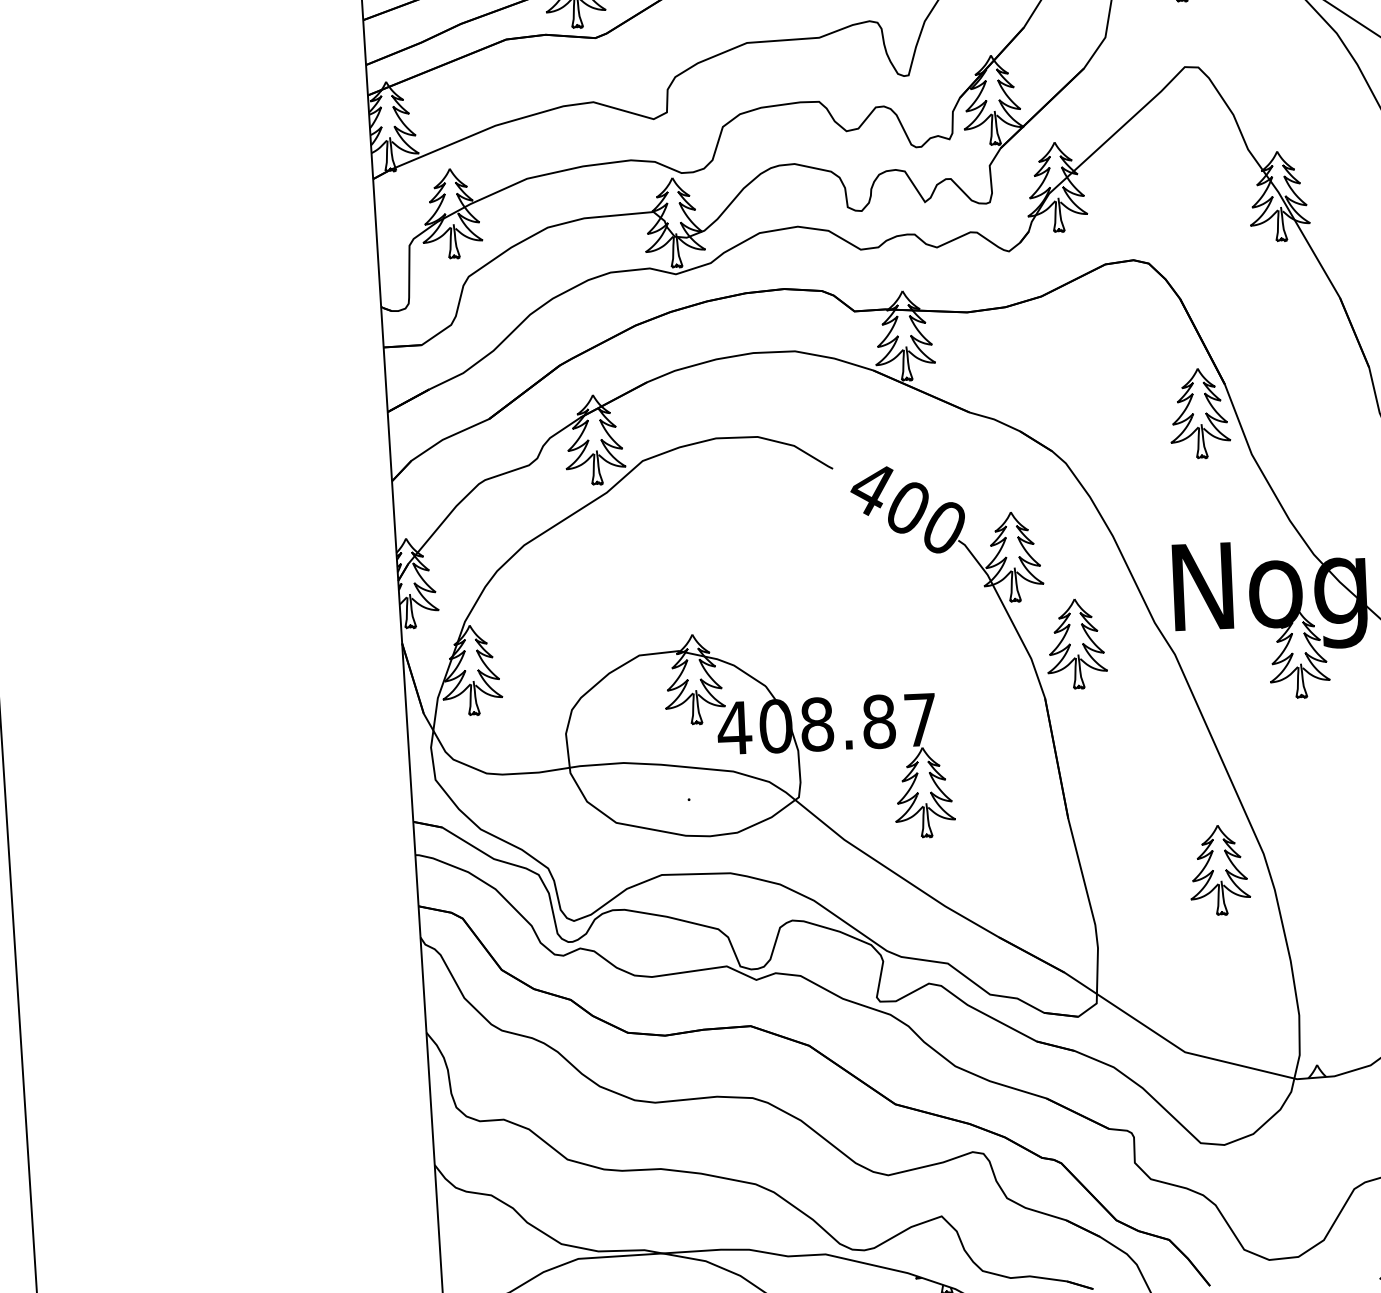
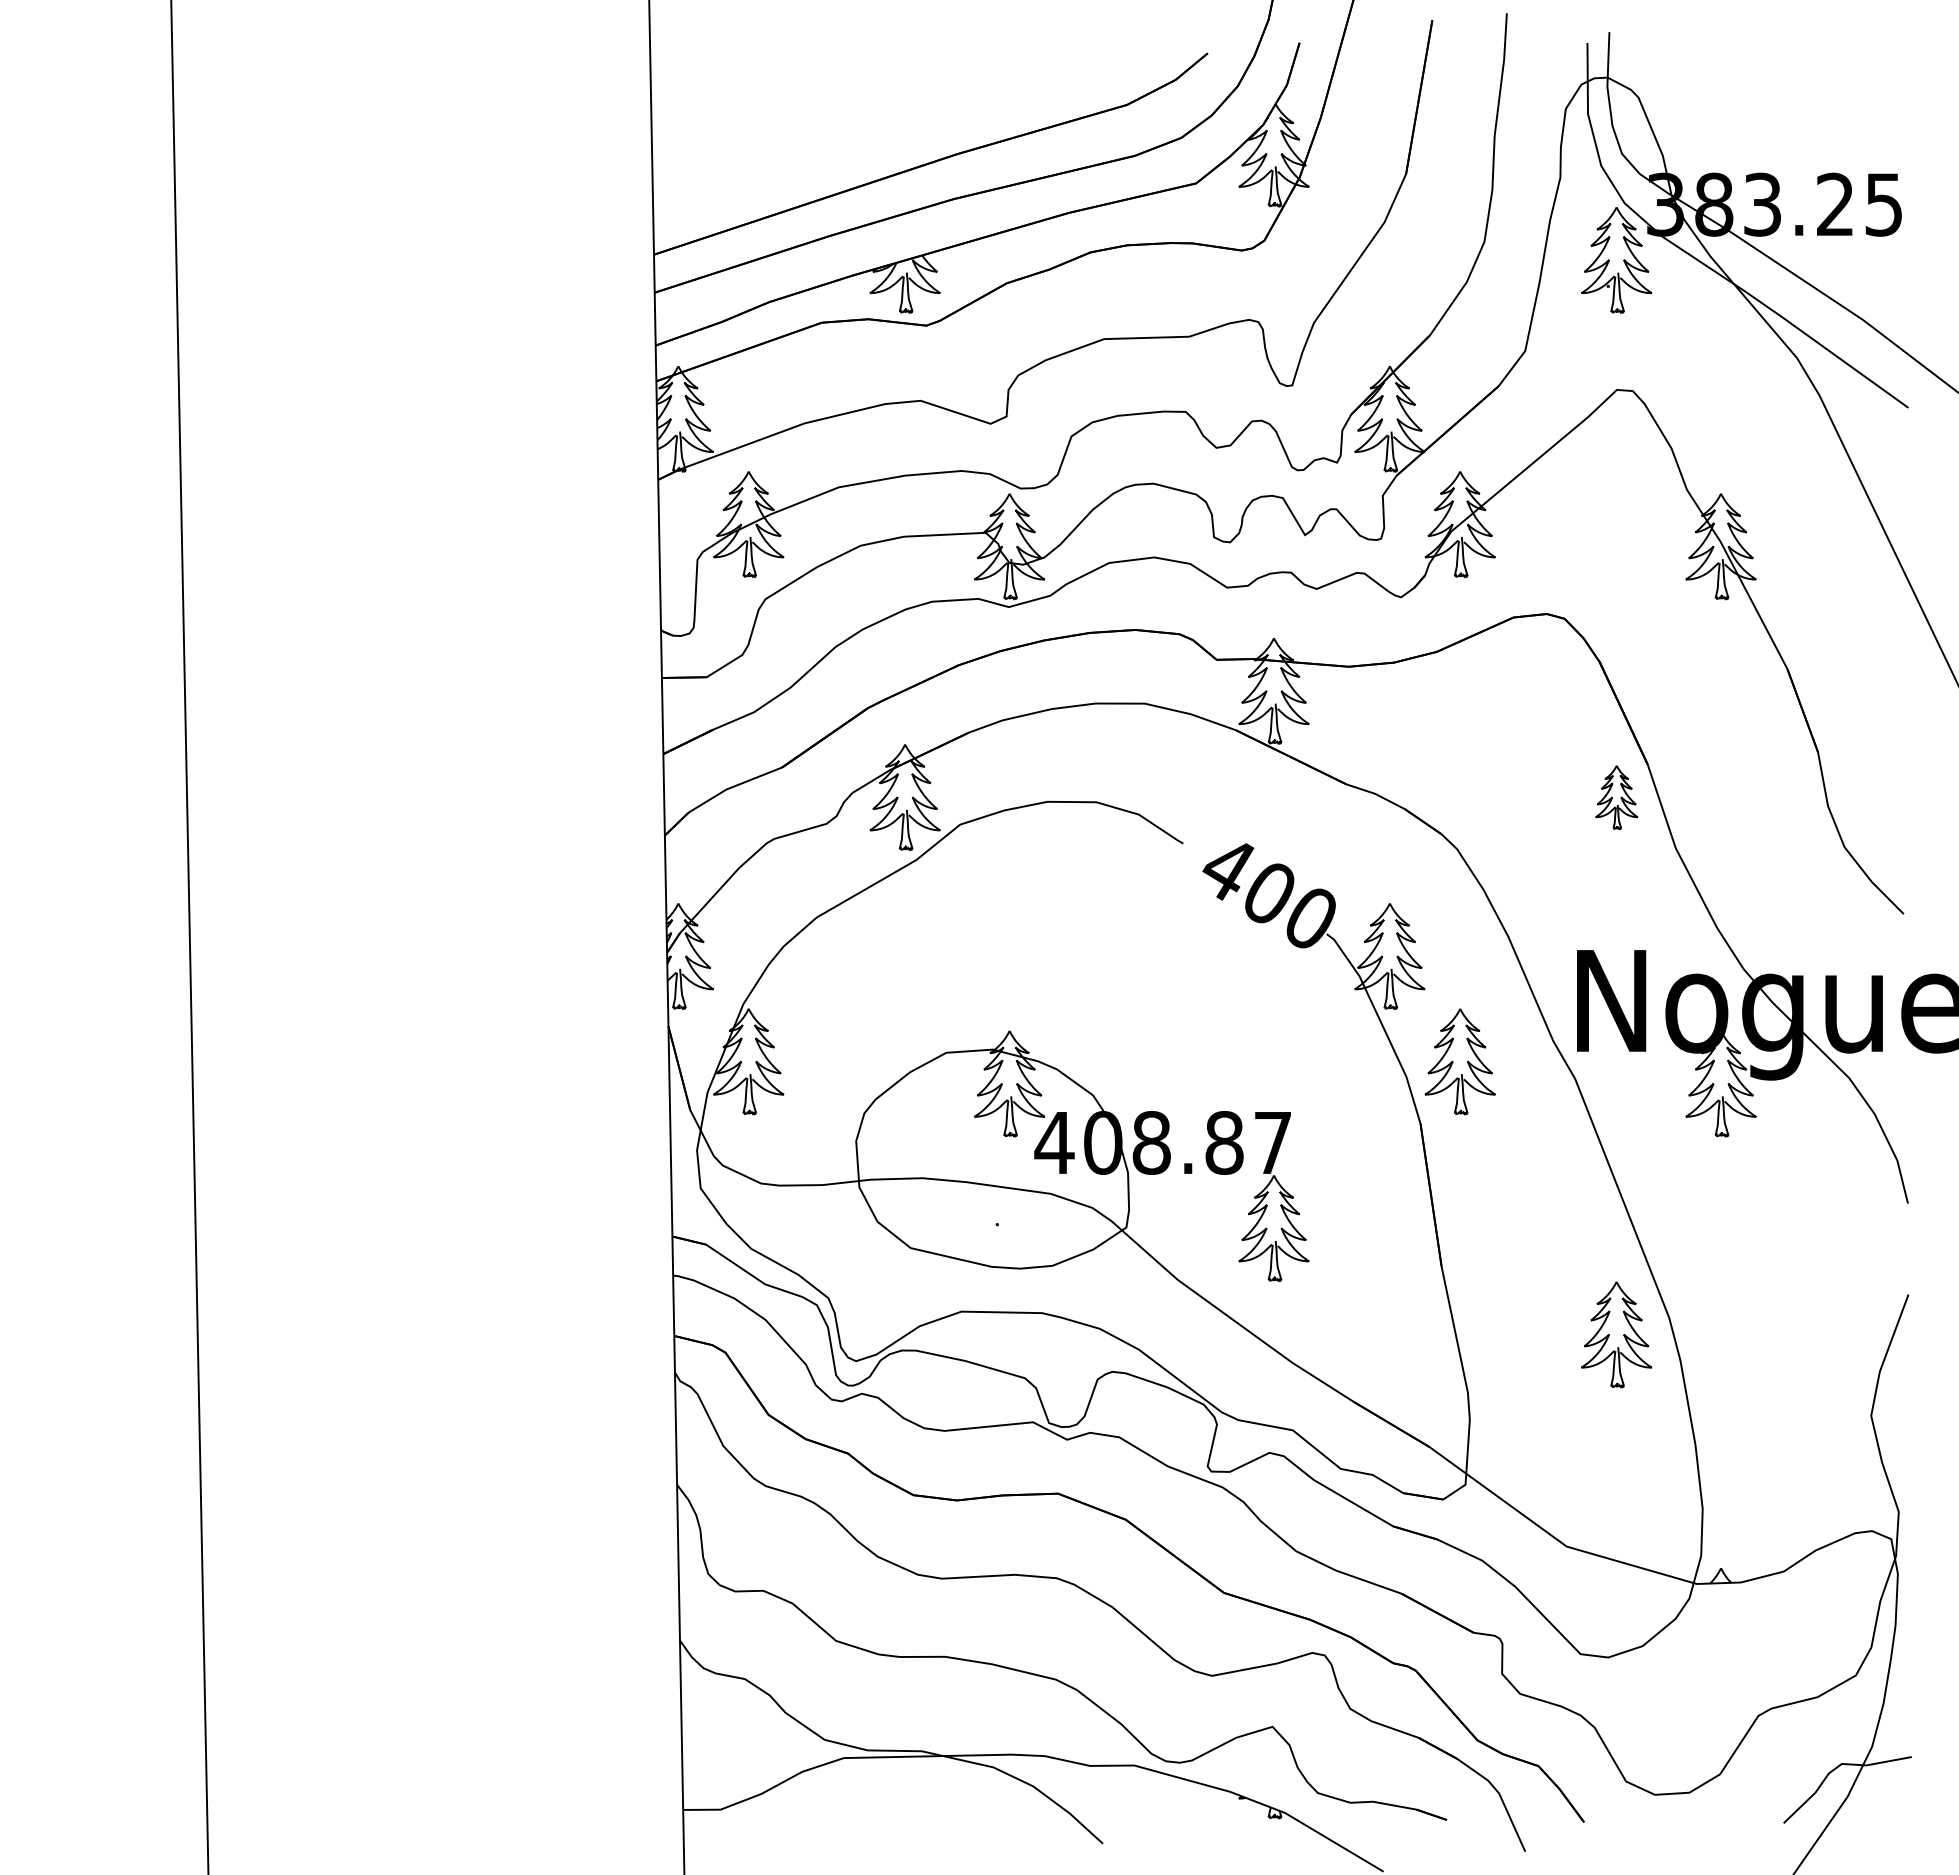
part: (1199, 413) -> (1616, 797), size x0.6

